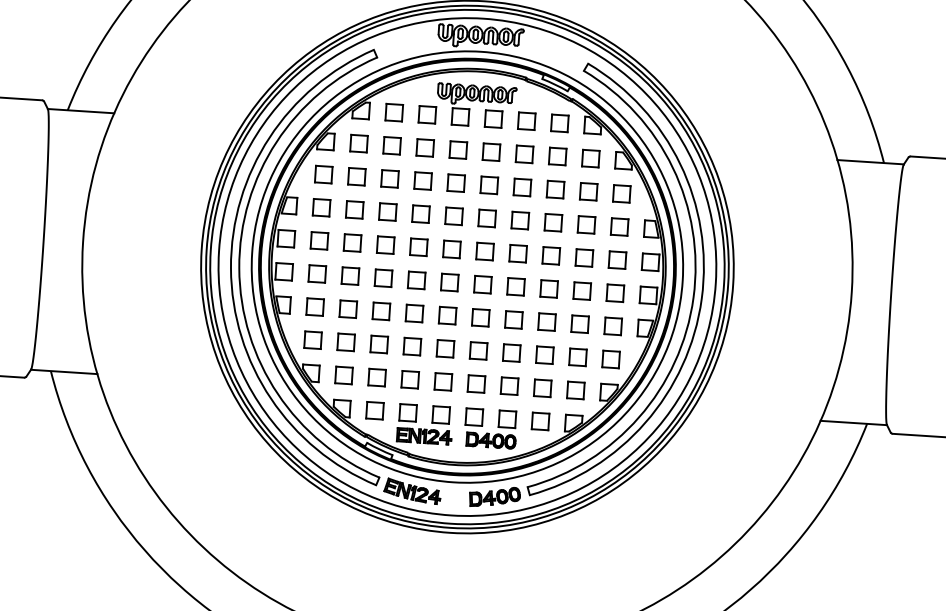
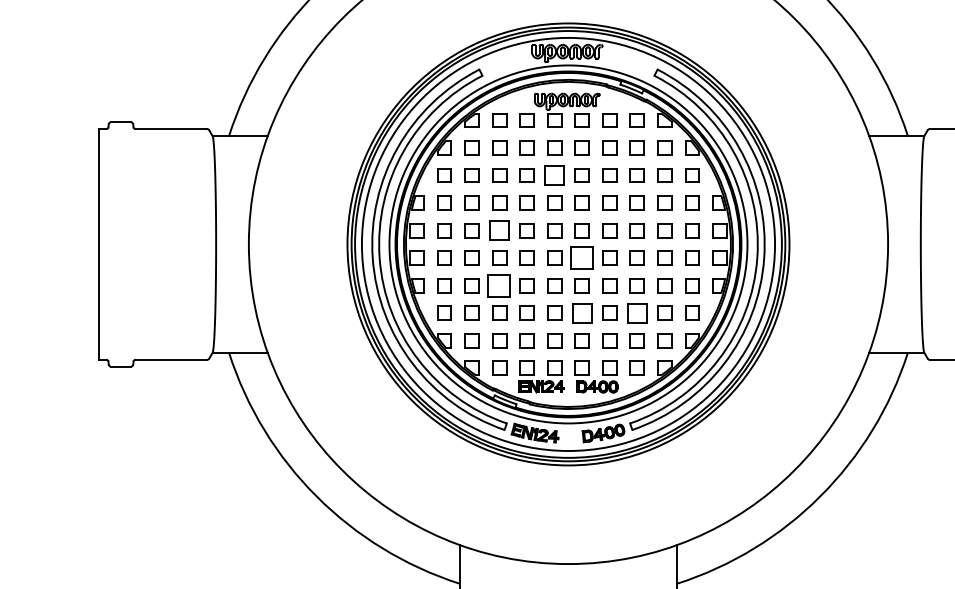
part: (455, 183) -> (554, 175), size x1.4
part: (385, 244) -> (499, 230), size x1.4
part: (482, 283) -> (581, 257), size x1.6
part: (381, 311) -> (499, 285), size x1.6
part: (477, 349) -> (581, 312), size x1.4
part: (543, 354) -> (636, 312), size x1.4

